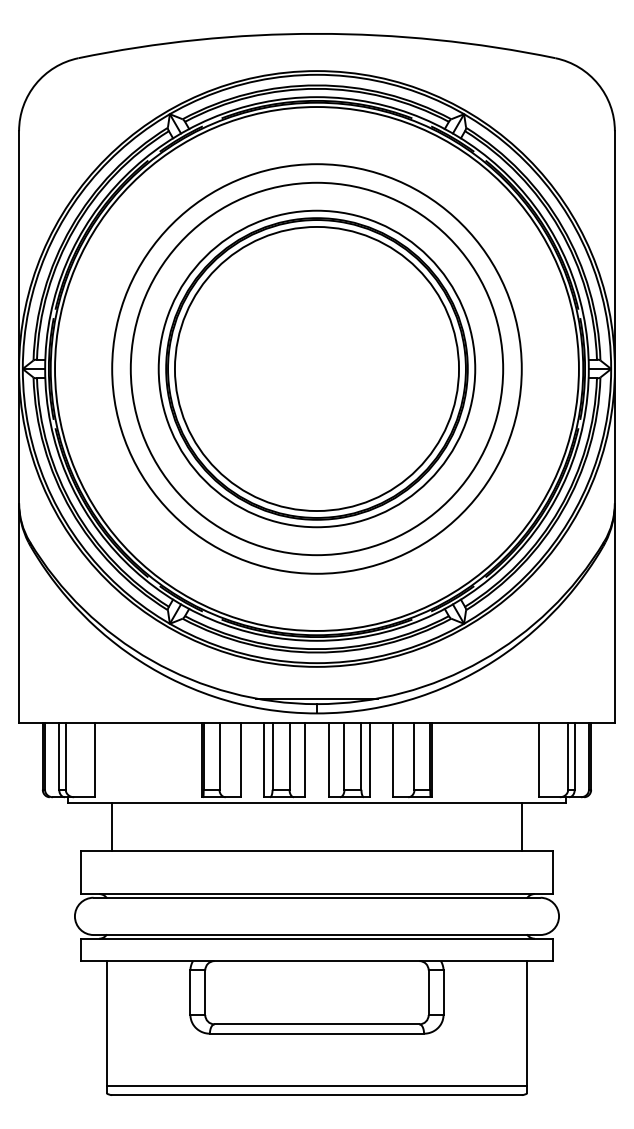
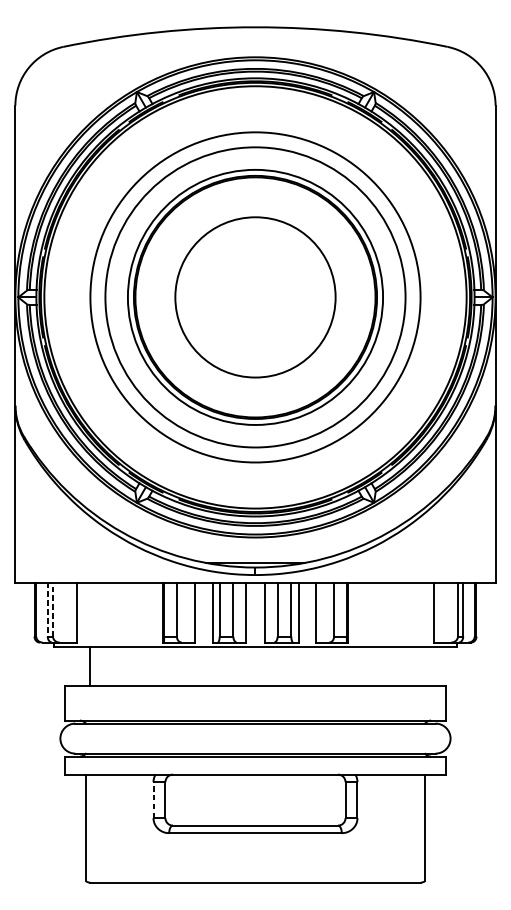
circle: (316, 368) -> (255, 297), size x0.7
line: (59, 756) -> (47, 609), solid -> dashed
line: (65, 756) -> (52, 609), solid -> dashed
line: (521, 826) -> (420, 666), removed
line: (190, 992) -> (153, 799), solid -> dashed
line: (316, 1085) -> (255, 874), removed

